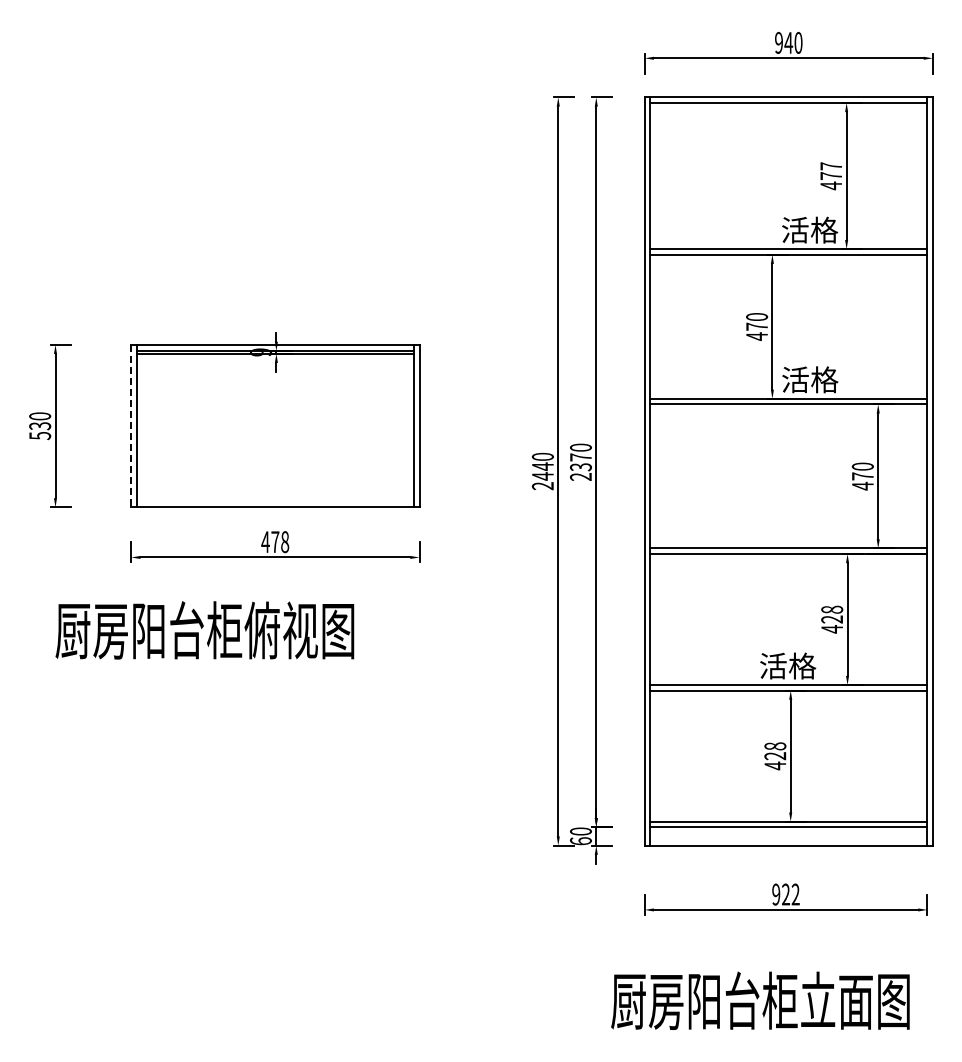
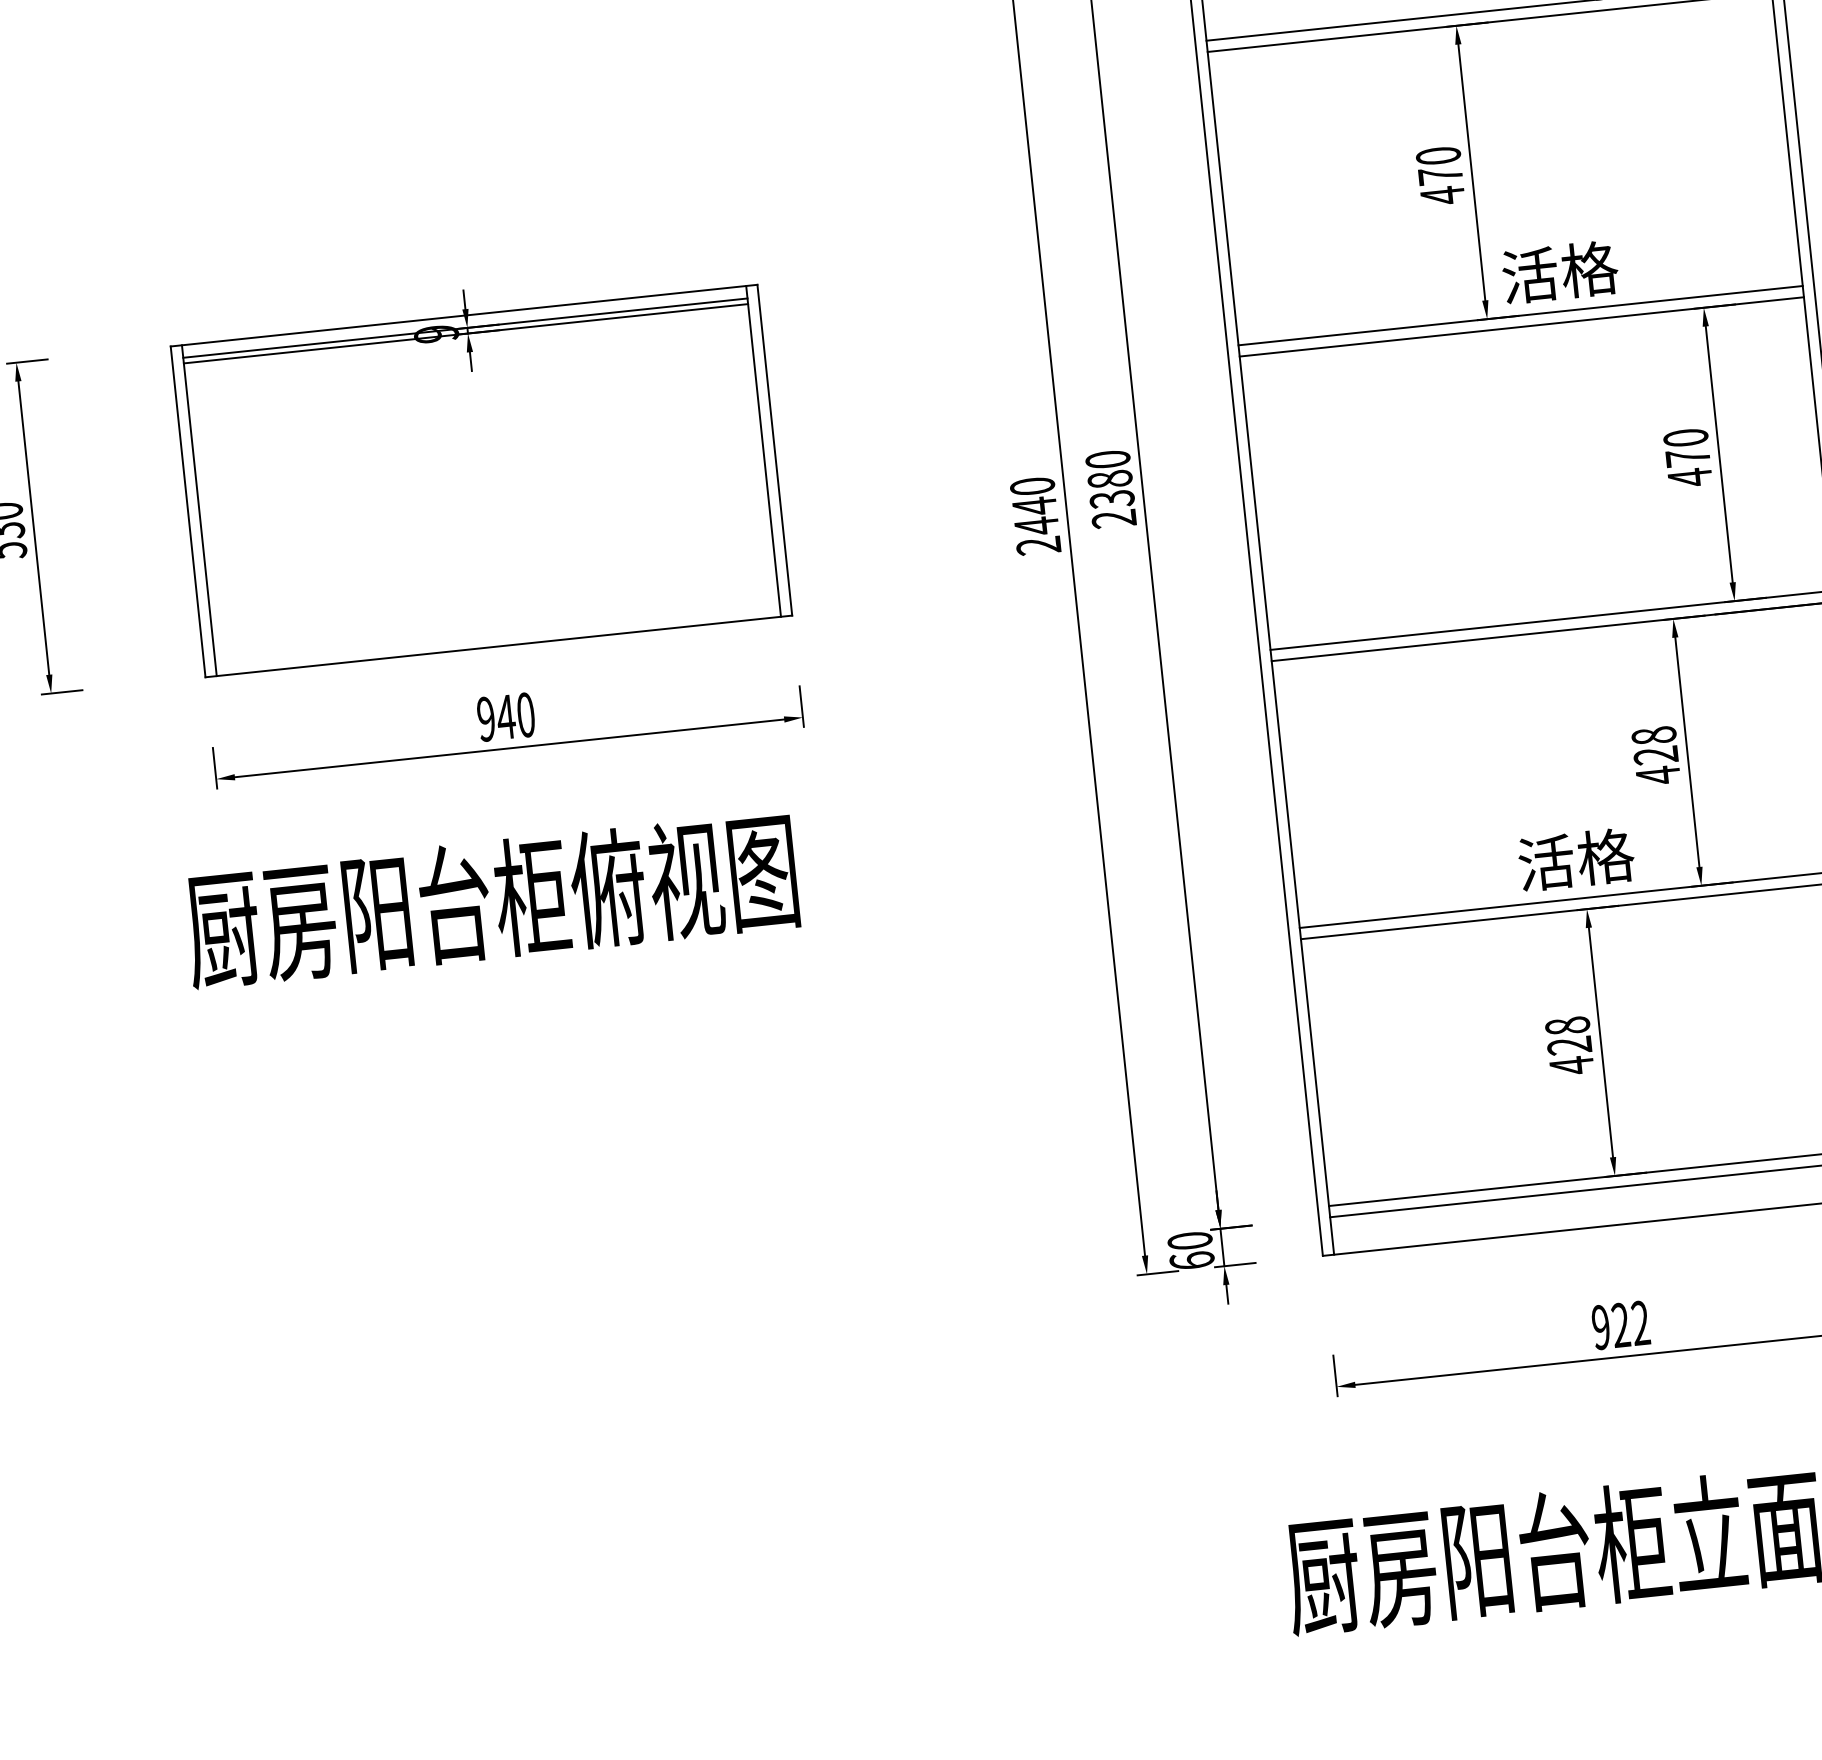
line: (131, 426) -> (188, 512), dashed -> solid
text: (580, 457) -> (1109, 479), 2370 -> 2380
text: (275, 542) -> (506, 717), 478 -> 940
text: (204, 630) -> (490, 900), moved

